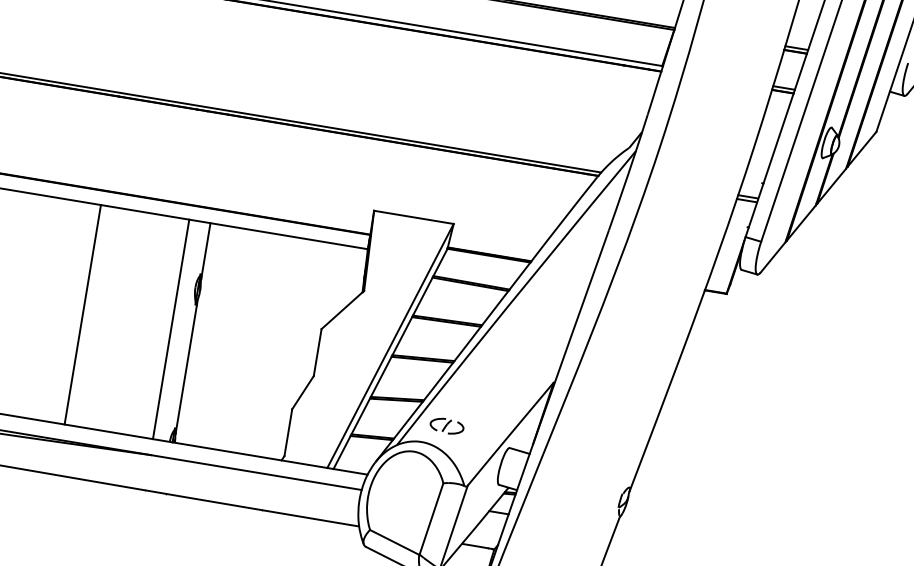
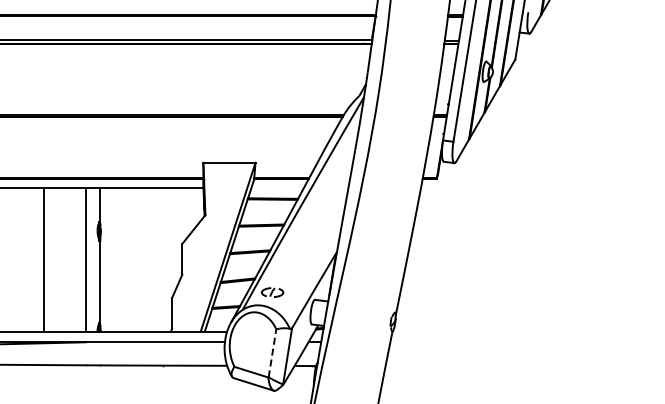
line: (82, 314) -> (43, 259), moved
line: (431, 517) -> (272, 352), solid -> dashed

